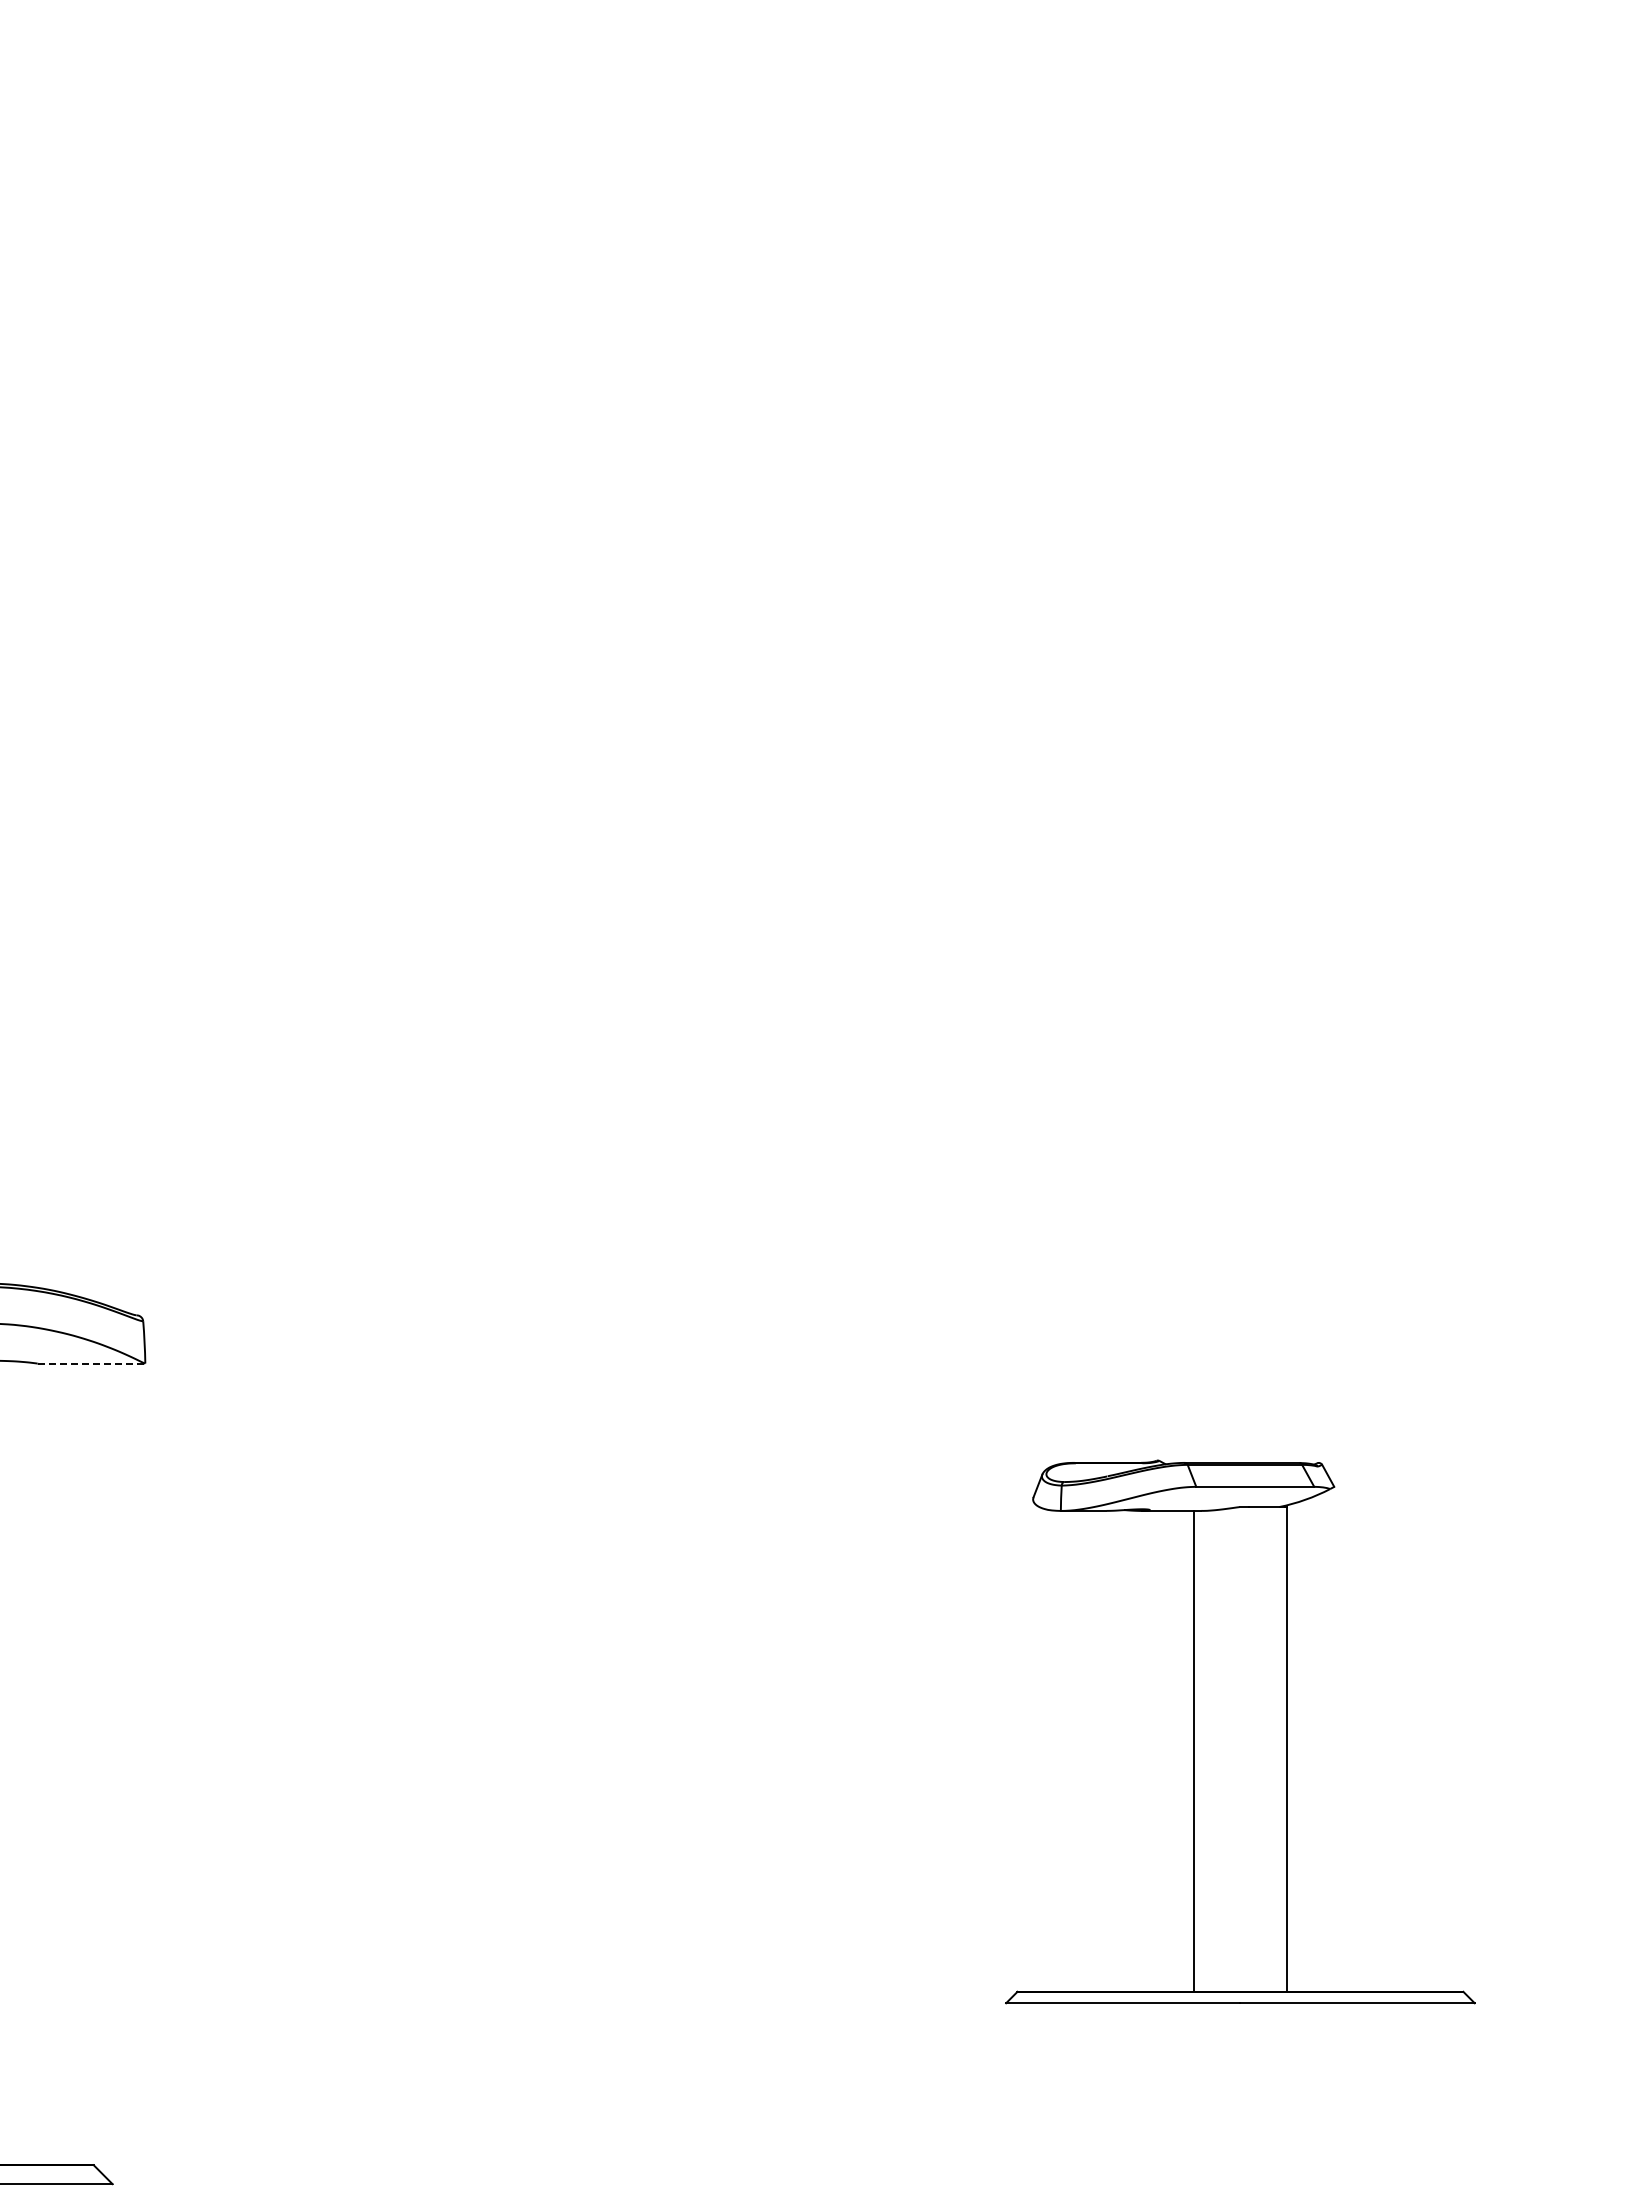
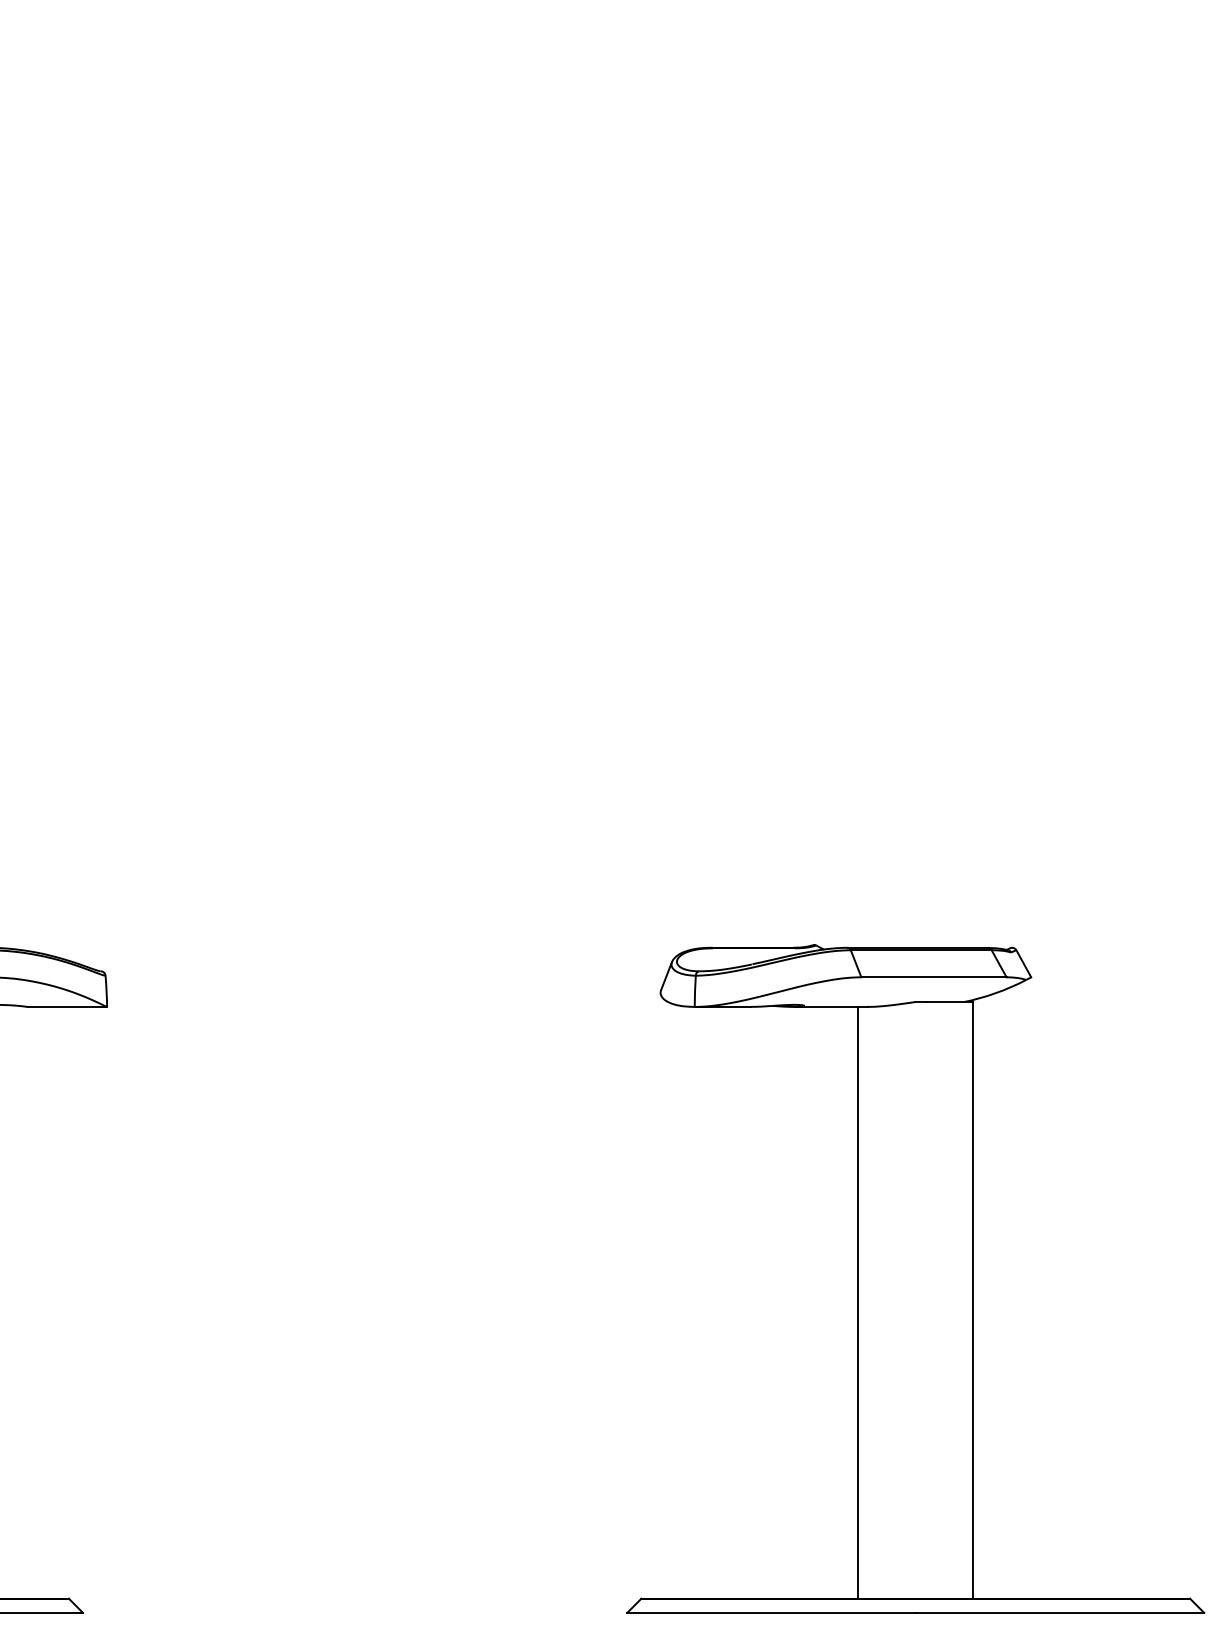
line: (91, 1363) -> (67, 1006), dashed -> solid
part: (1240, 1731) -> (915, 1278), size x1.67

